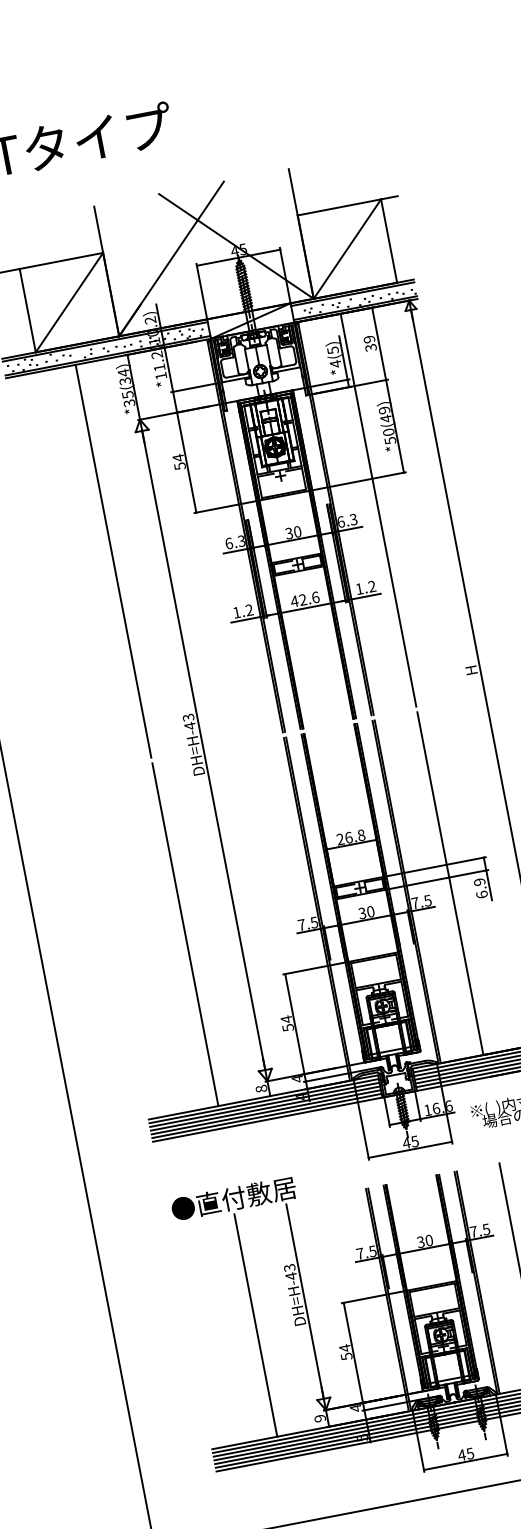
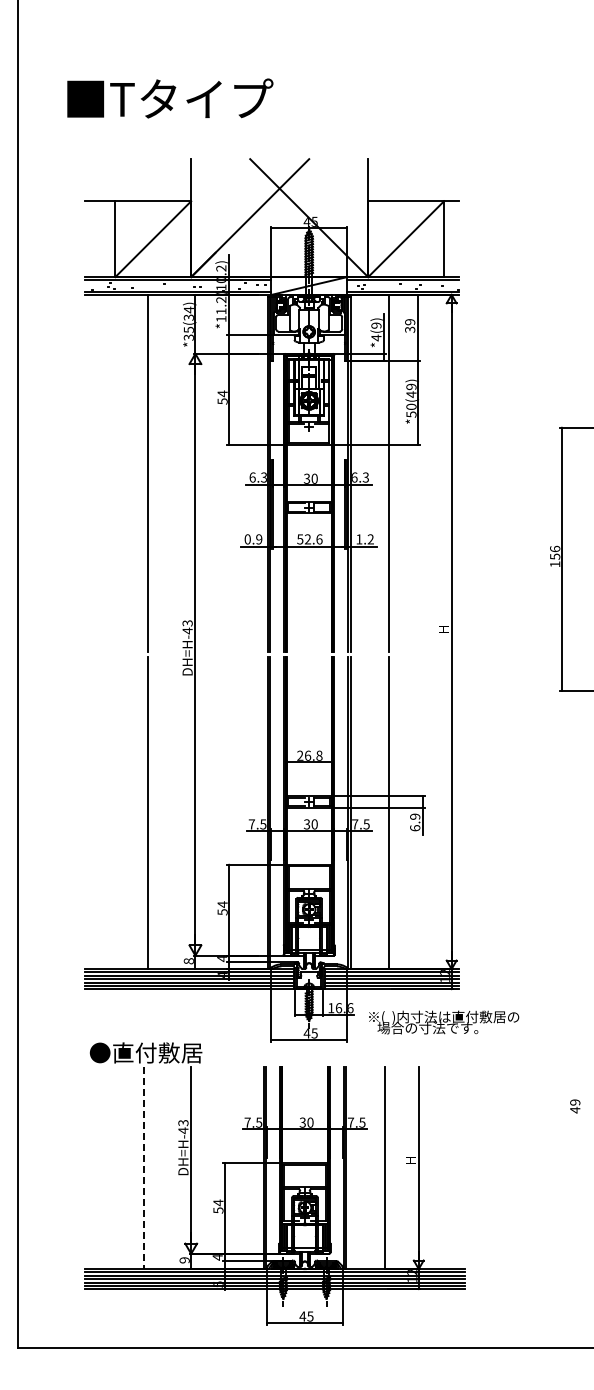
text: (333, 350) -> (376, 325), *4(5) -> *4(9)
text: (293, 601) -> (299, 539), 42.6 -> 52.6
text: (243, 611) -> (253, 539), 1.2 -> 0.9
line: (256, 1326) -> (144, 1168), solid -> dashed

